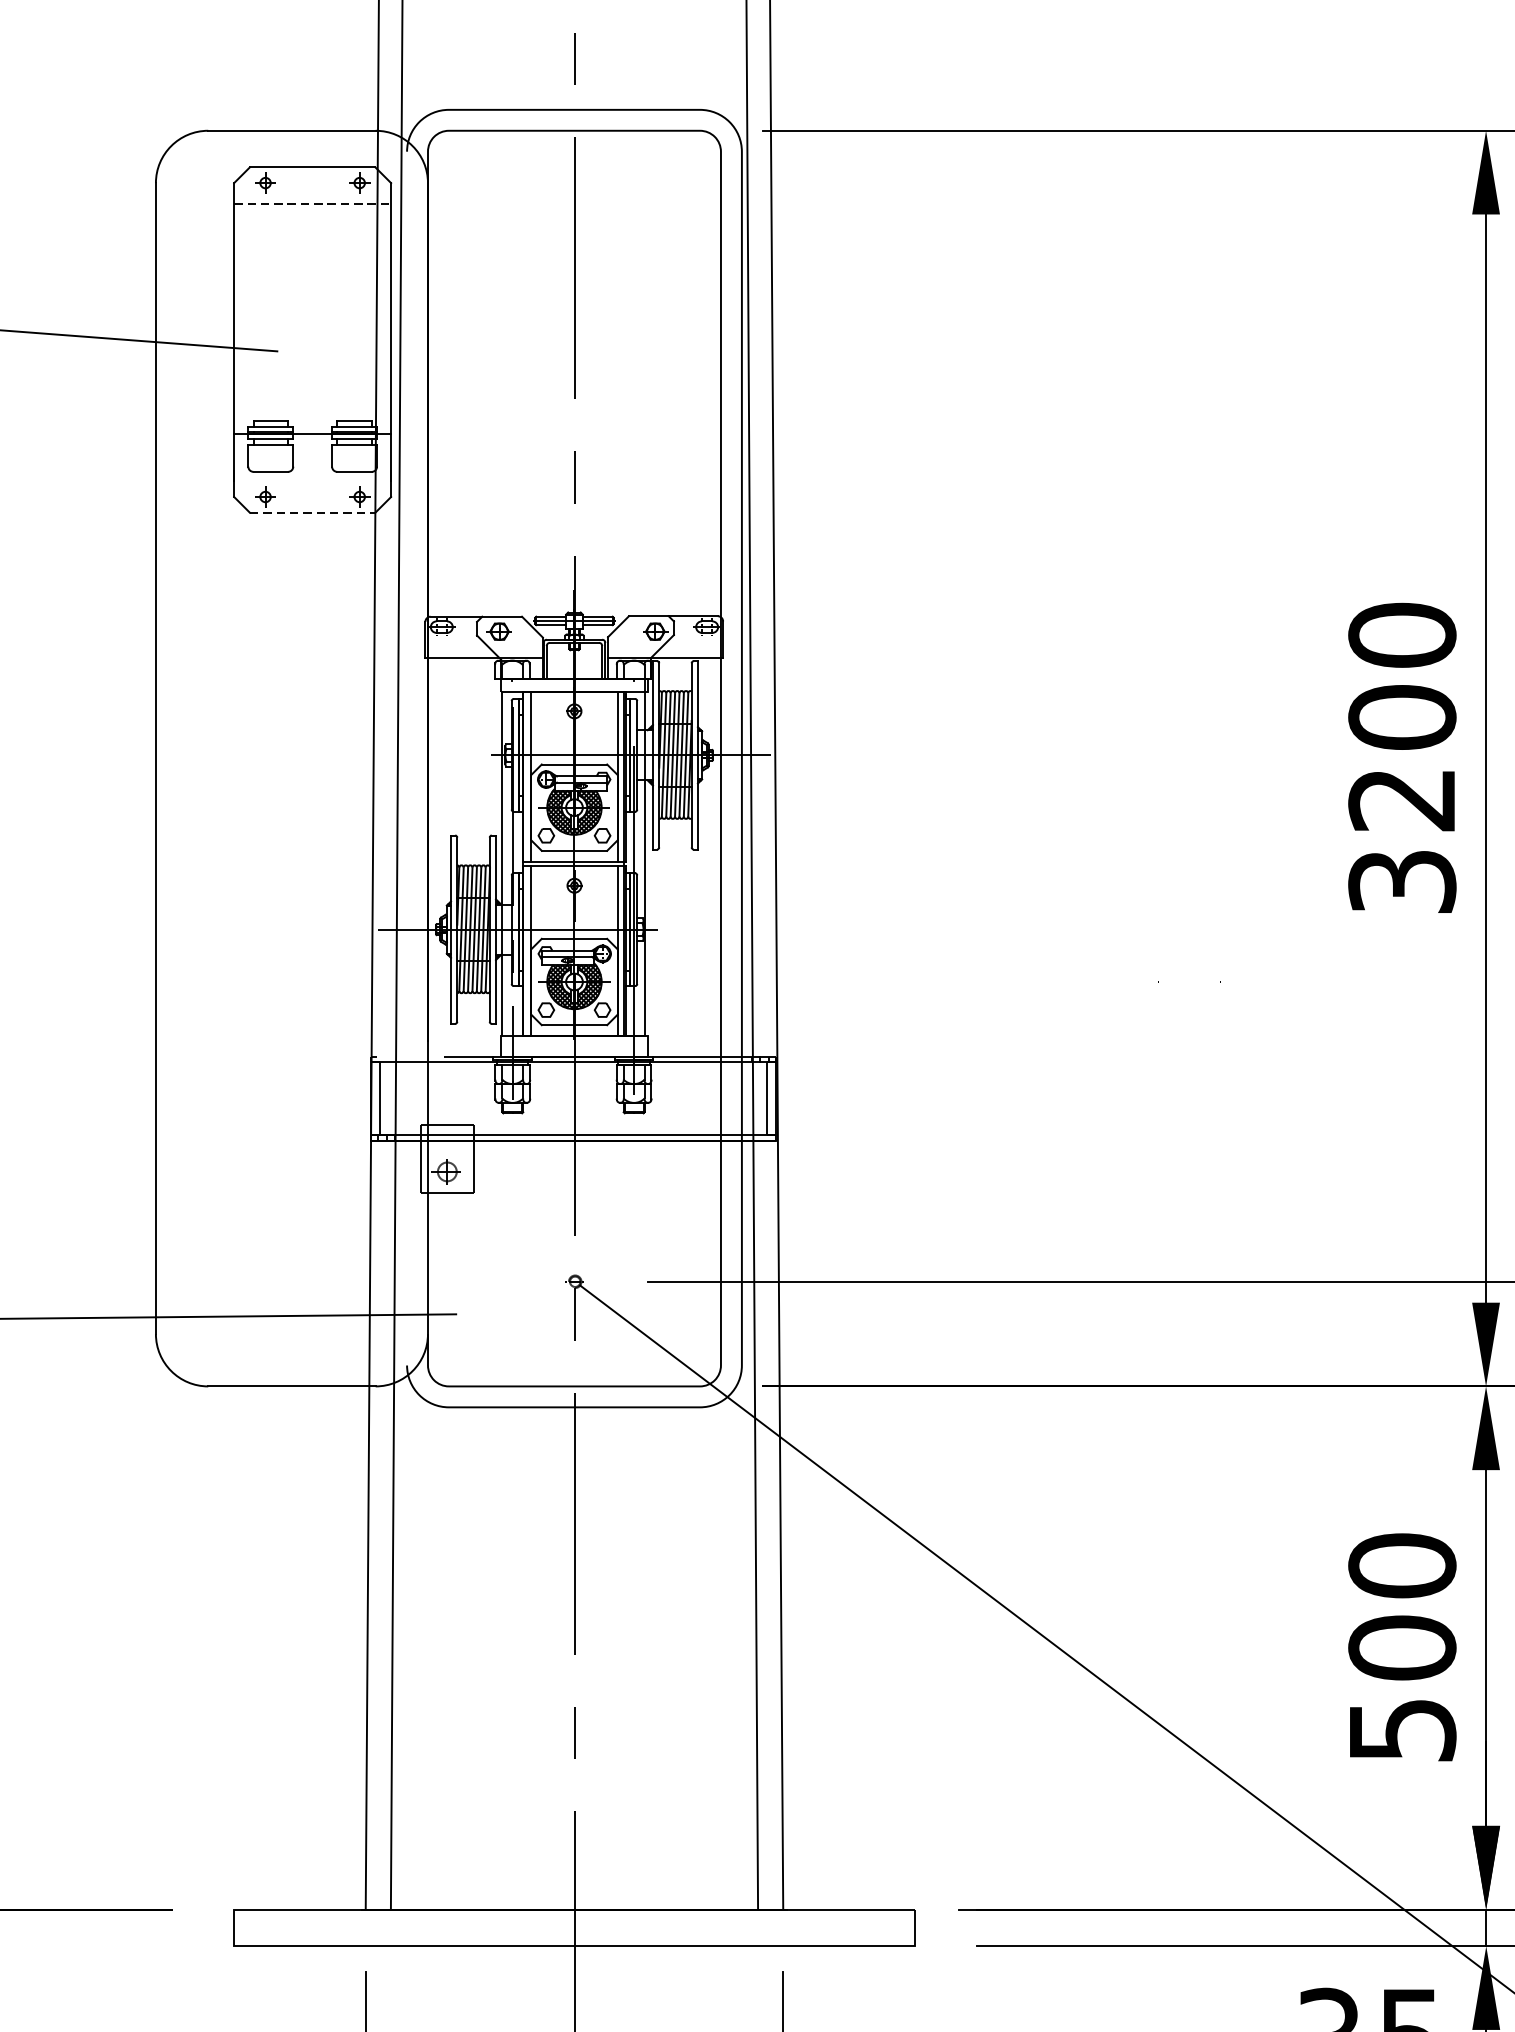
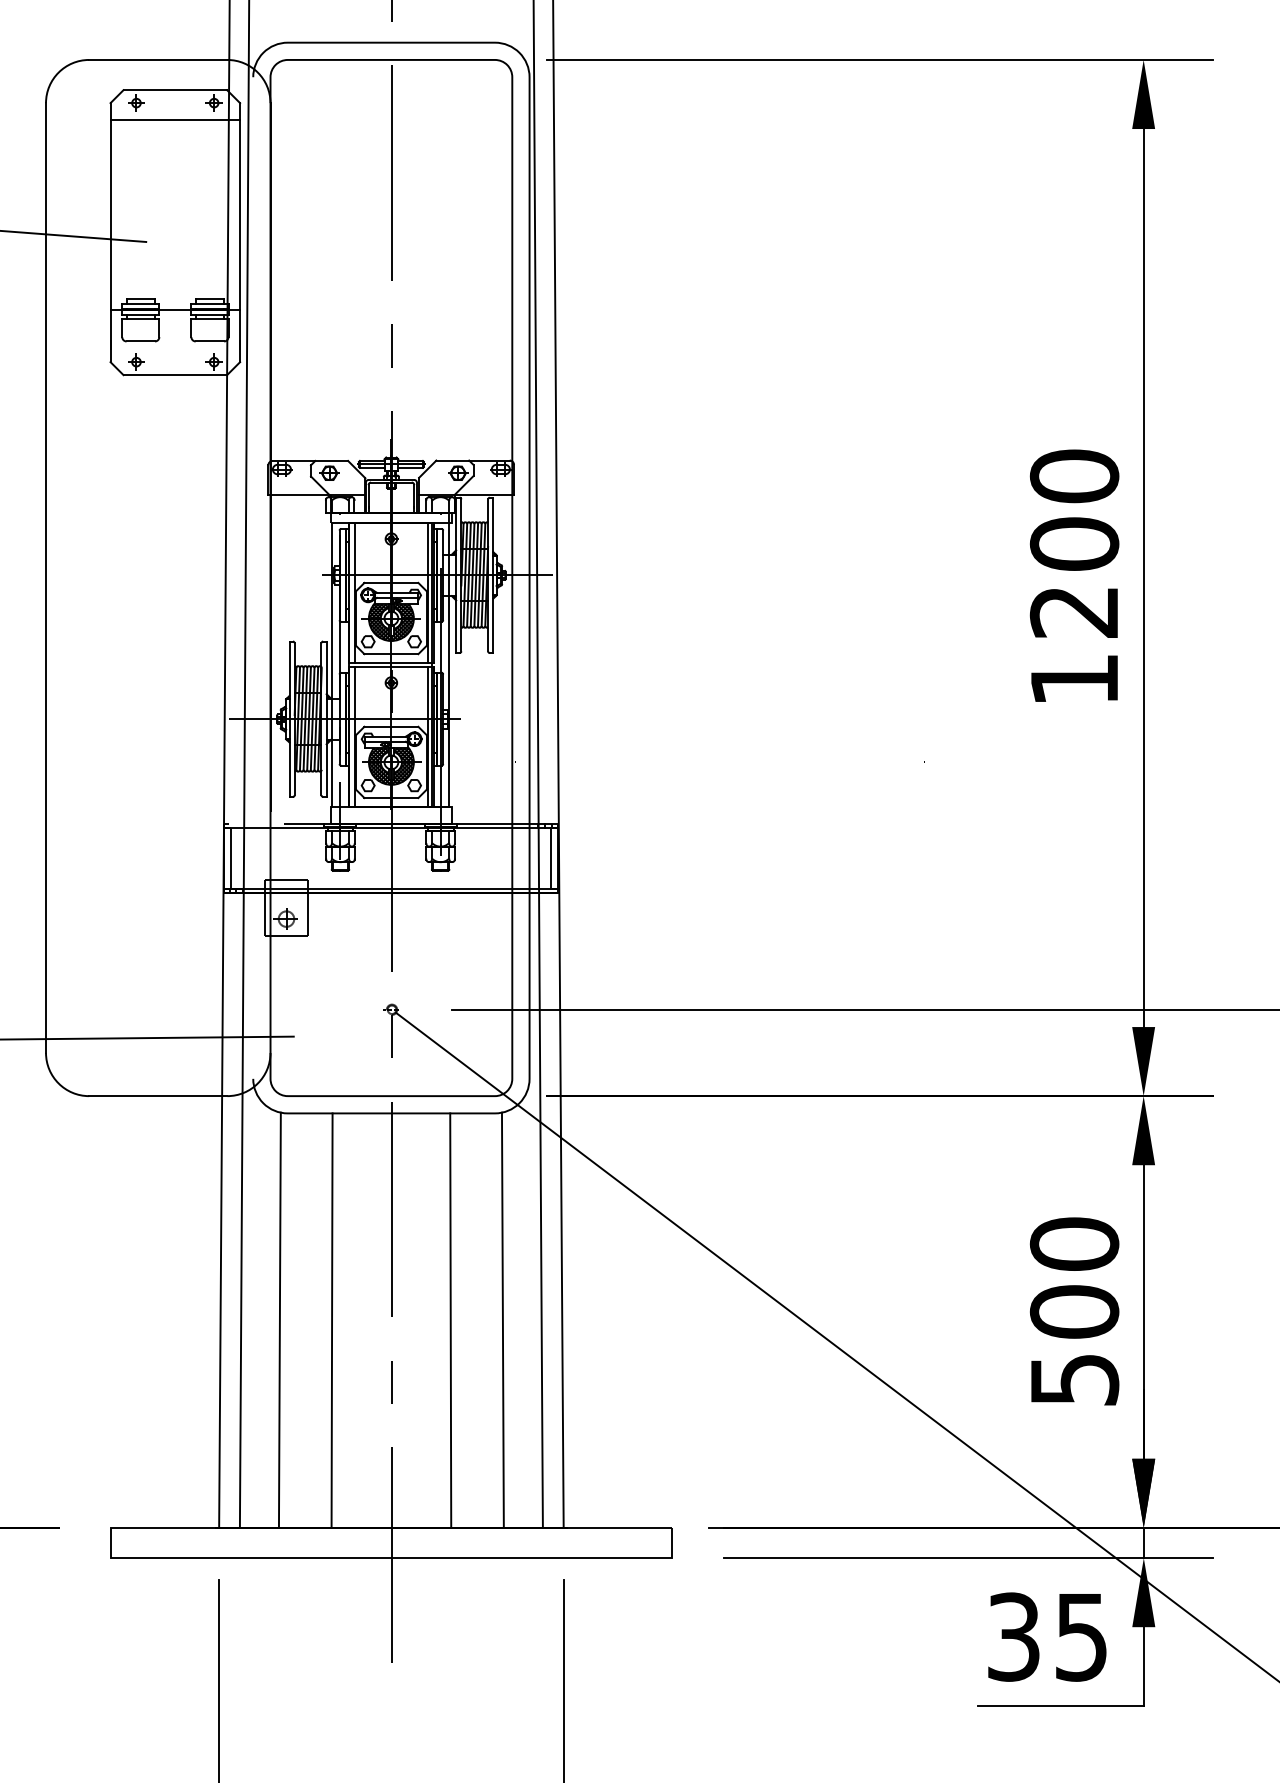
line: (312, 204) -> (175, 120), dashed -> solid
line: (312, 513) -> (175, 375), dashed -> solid
text: (1402, 881) -> (1074, 679), 3200 -> 1200
line: (438, 1657) -> (279, 1319), added
line: (709, 1657) -> (502, 1319), added
line: (501, 1658) -> (331, 1320), added
line: (646, 1658) -> (450, 1320), added

